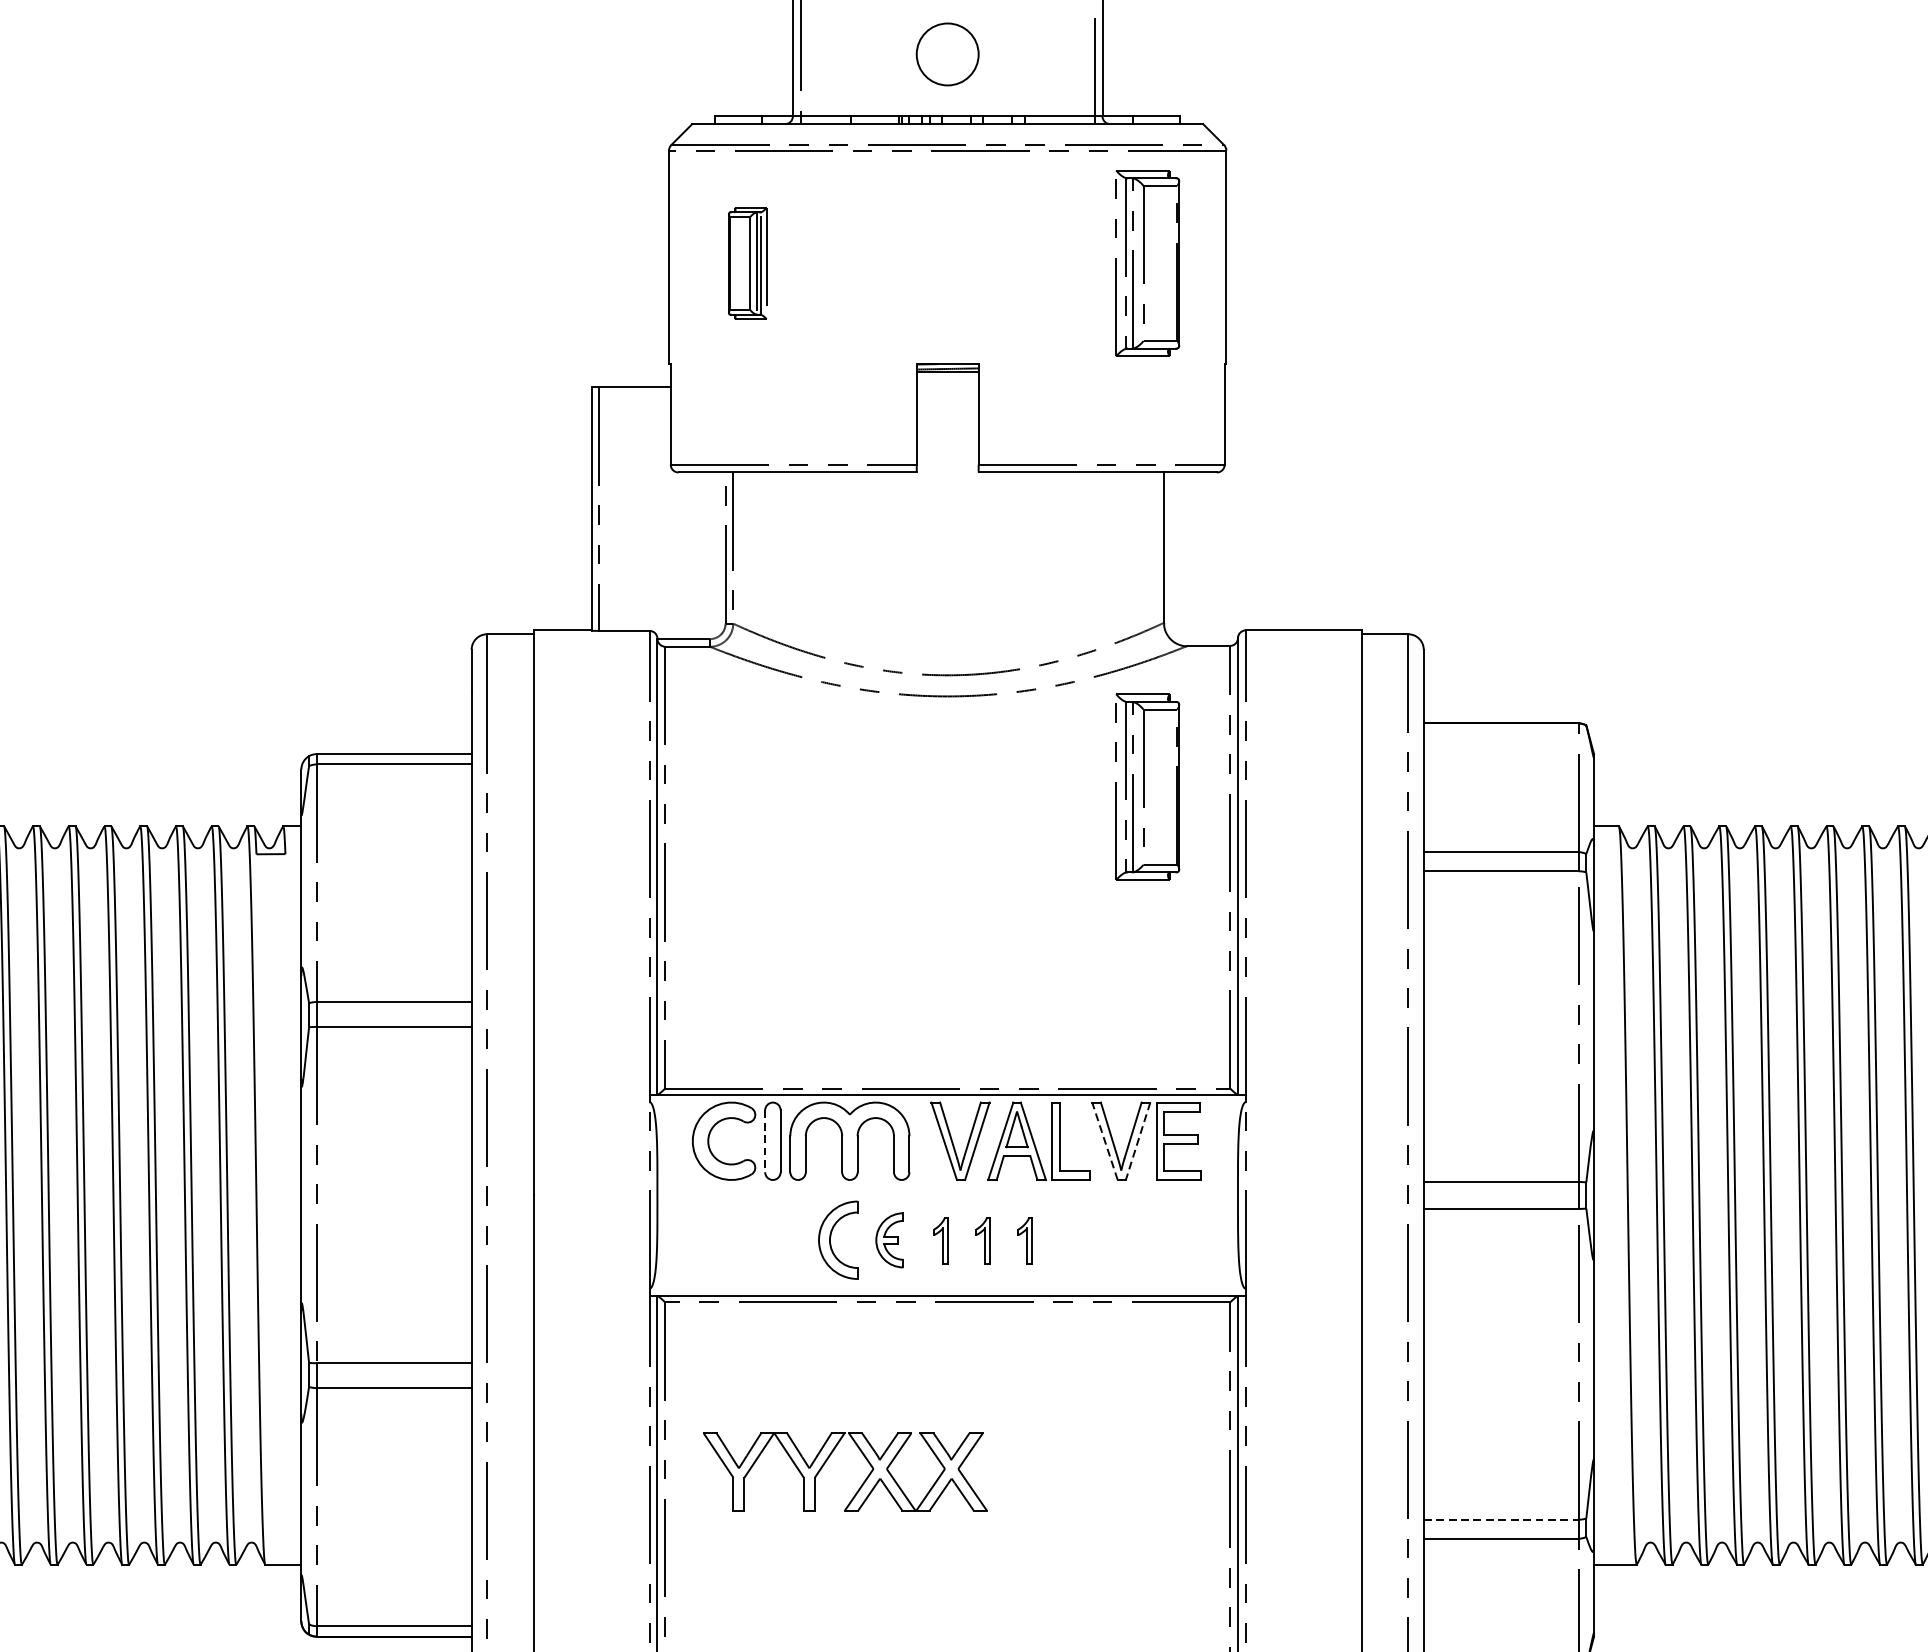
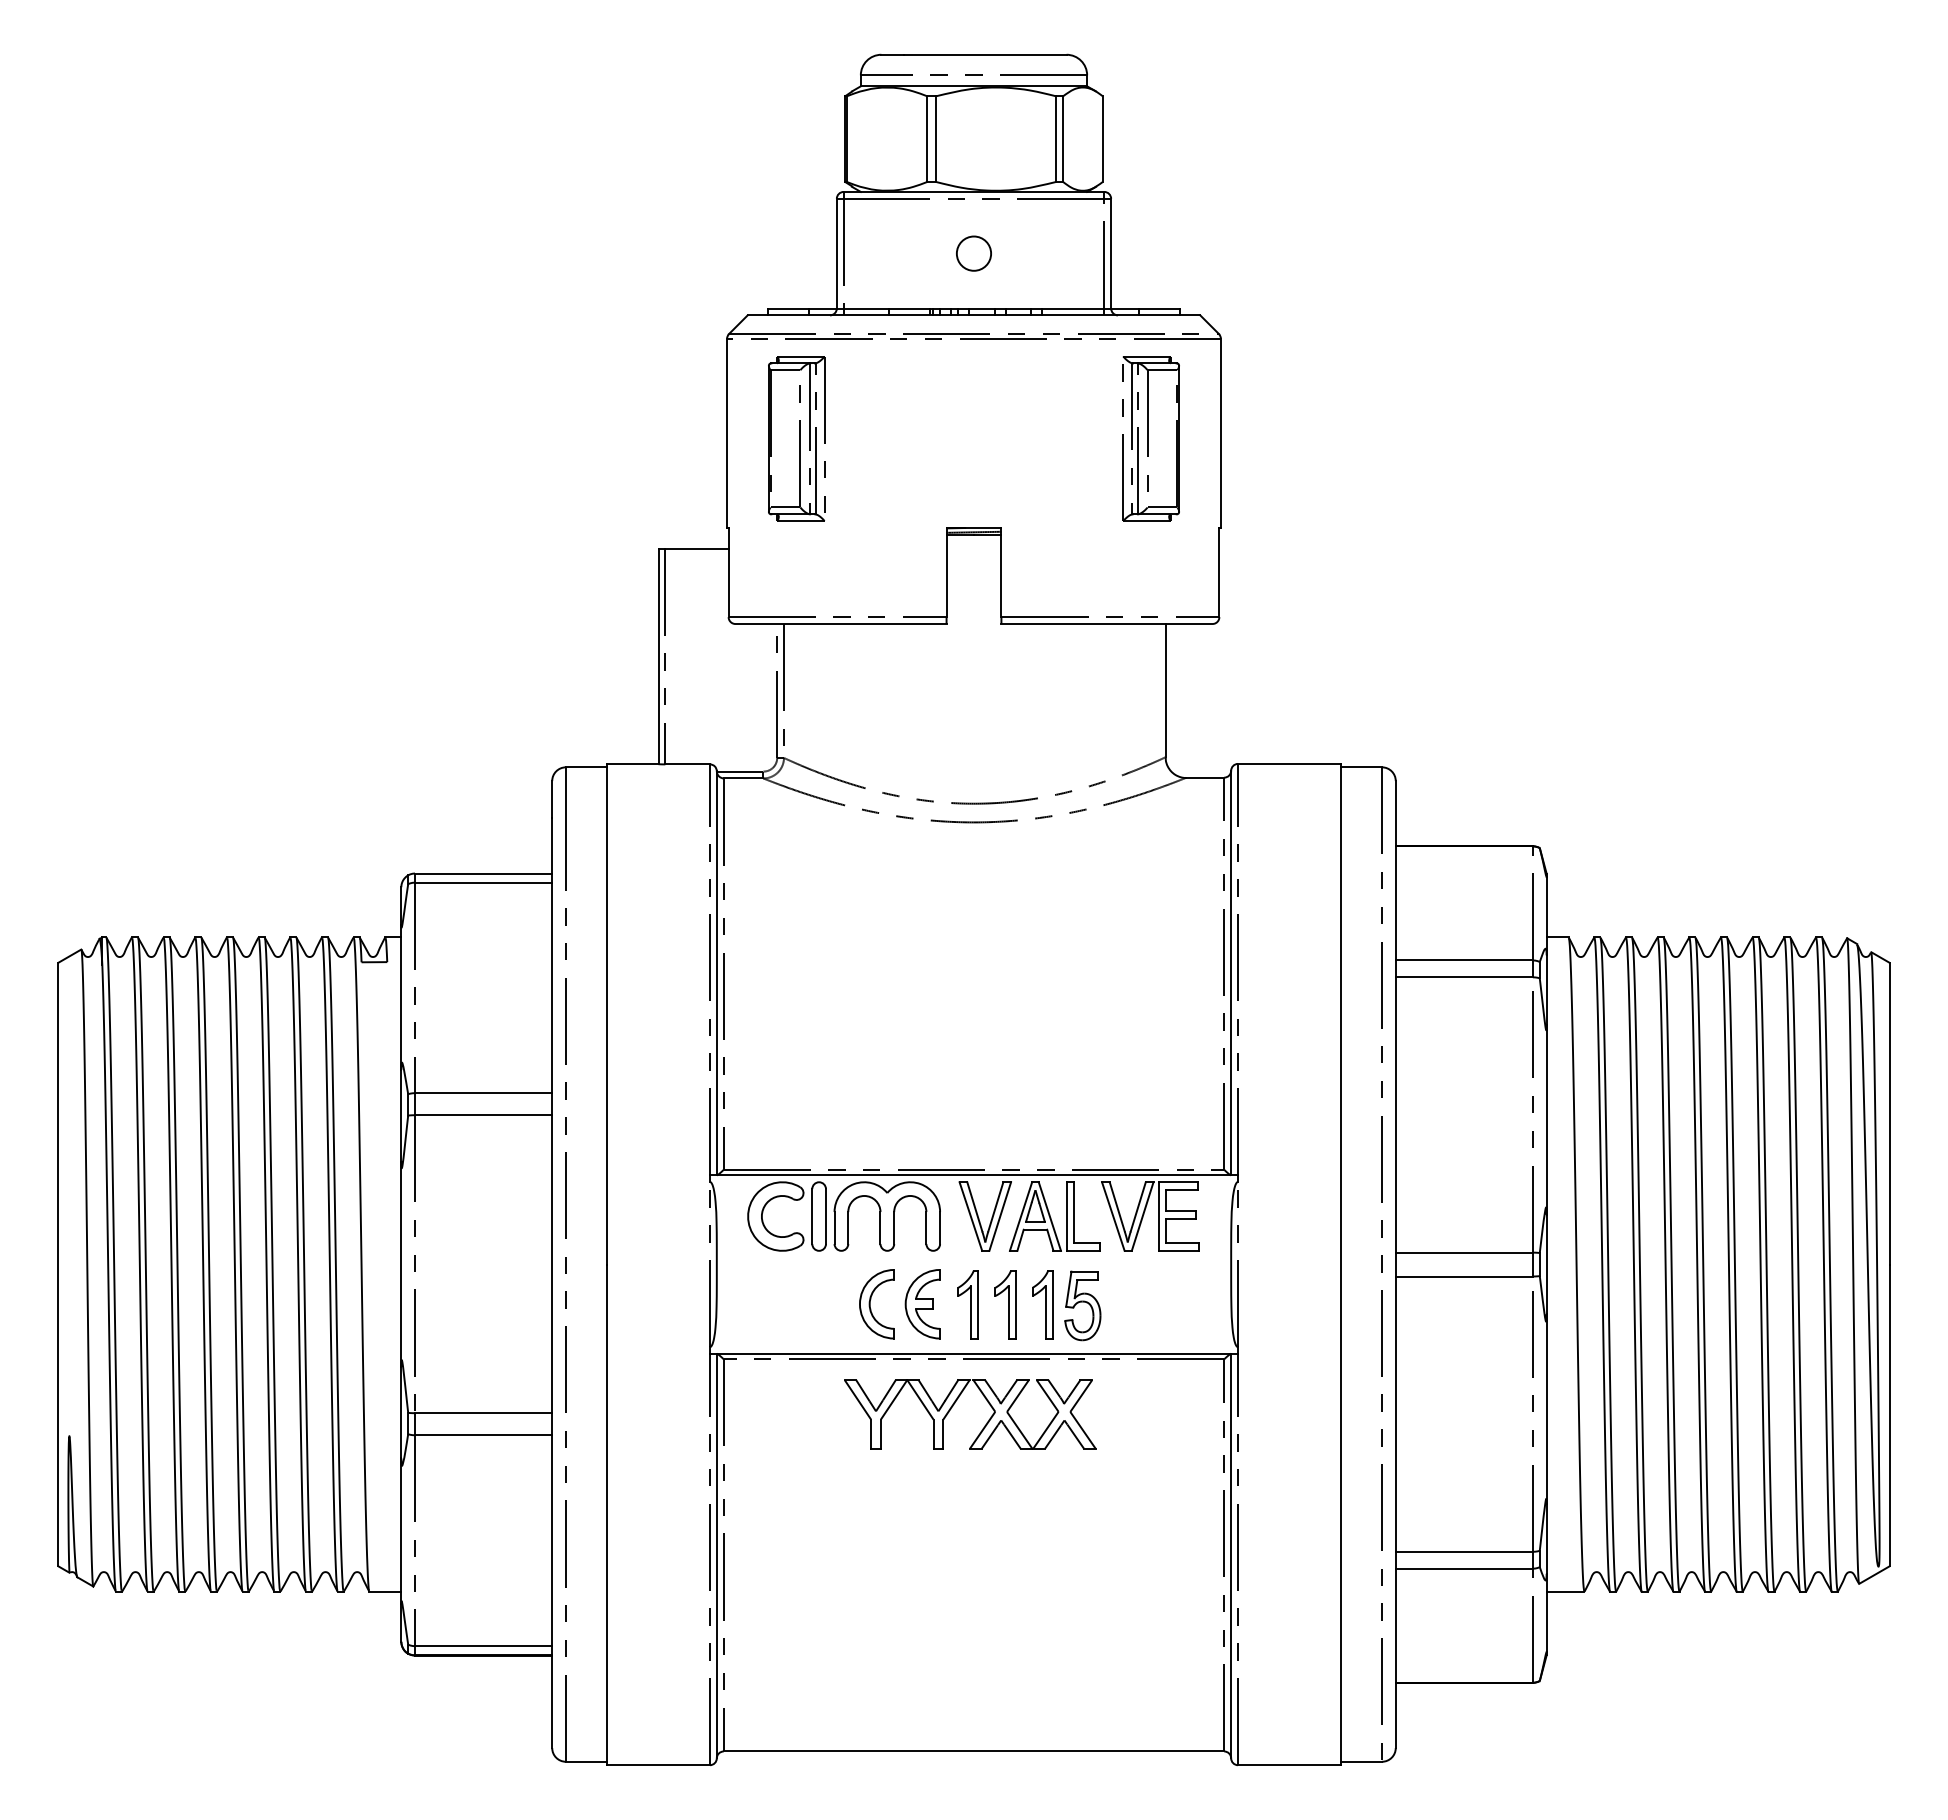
circle: (947, 54) -> (973, 253), size x0.62
part: (747, 263) -> (796, 438), size x1.67
part: (1146, 786) -> (1150, 902), removed
line: (1105, 1141) -> (1113, 1216), dashed -> solid
line: (1137, 1141) -> (1142, 1216), dashed -> solid
line: (765, 1142) -> (812, 1217), dashed -> solid
part: (889, 1240) -> (922, 1304), size x1.43
part: (940, 1240) -> (967, 1304), size x1.67
part: (983, 1240) -> (1005, 1304), size x1.67
part: (1025, 1240) -> (1042, 1304), size x1.67
part: (1070, 1241) -> (1082, 1305), added
part: (861, 1484) -> (984, 1425), moved
line: (1501, 1519) -> (1464, 1551), dashed -> solid

